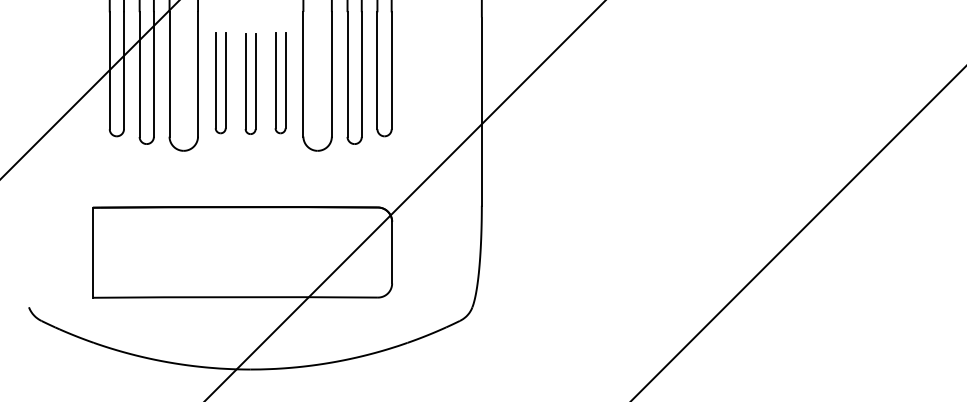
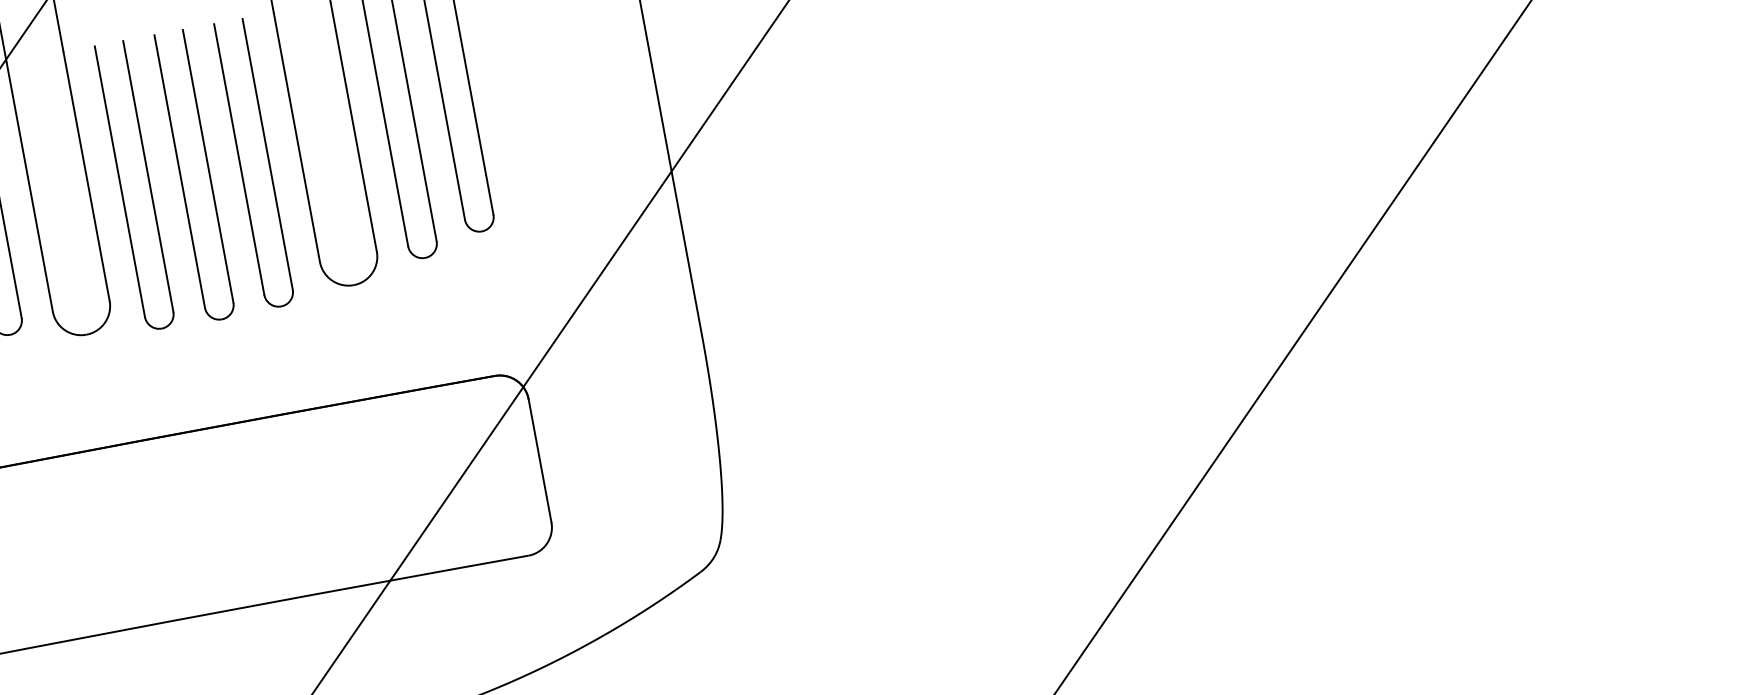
part: (220, 83) -> (134, 186), size x1.43
part: (250, 83) -> (194, 175), size x1.43
part: (280, 83) -> (254, 164), size x1.43

